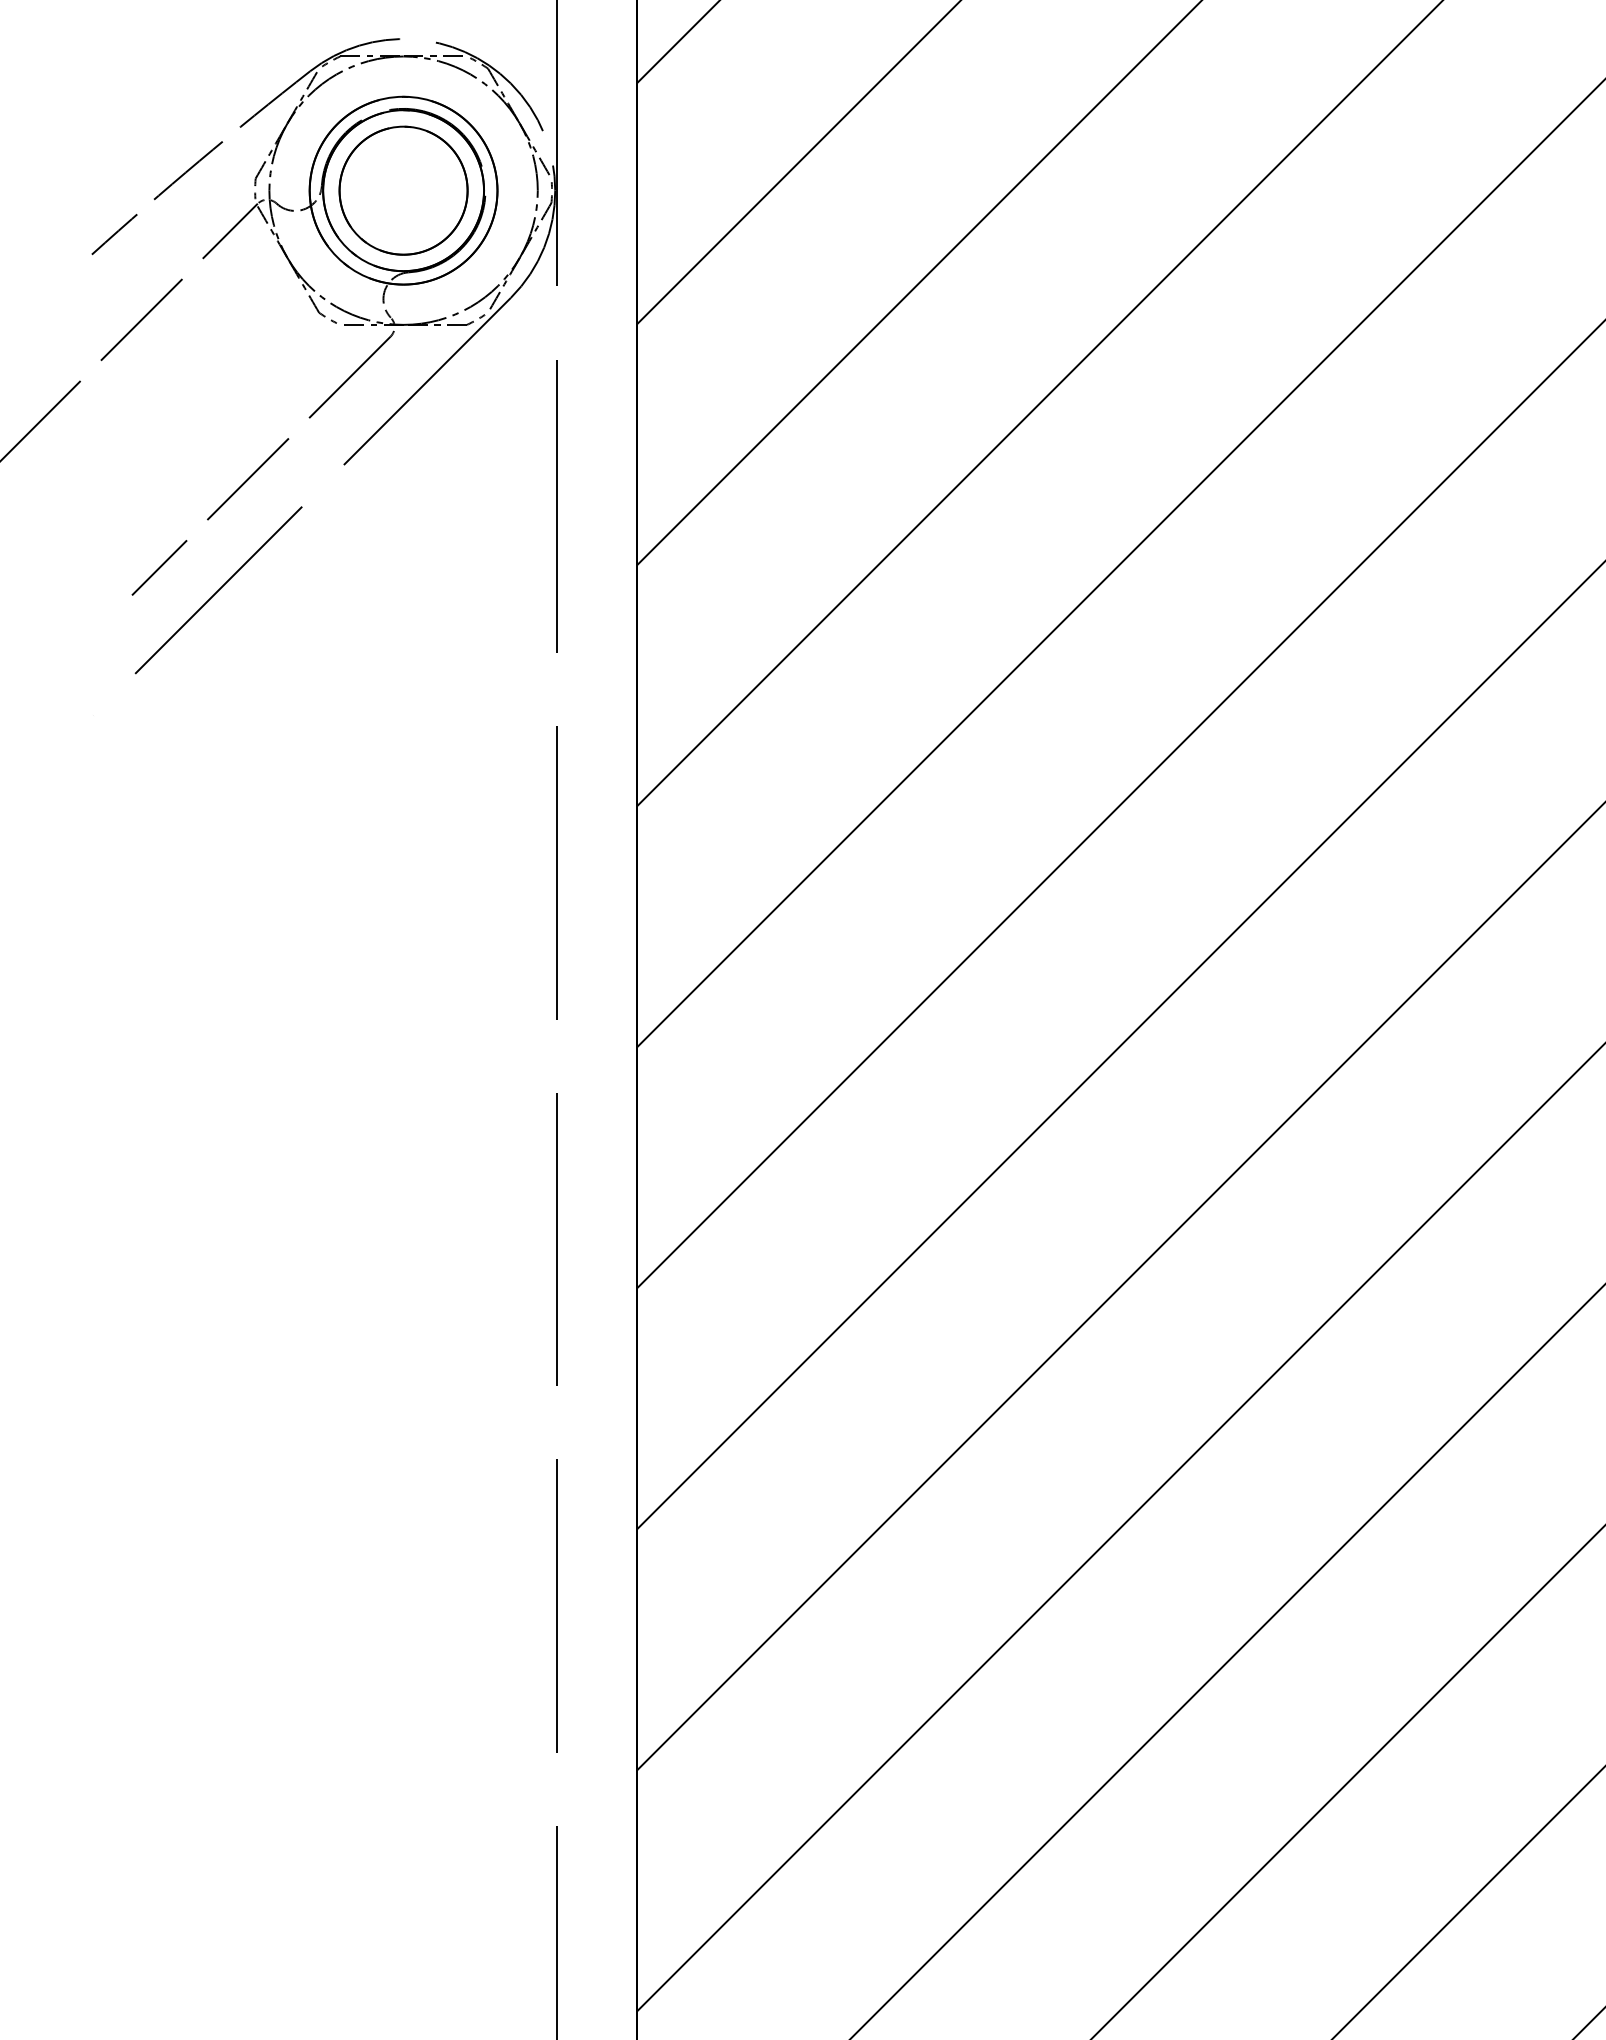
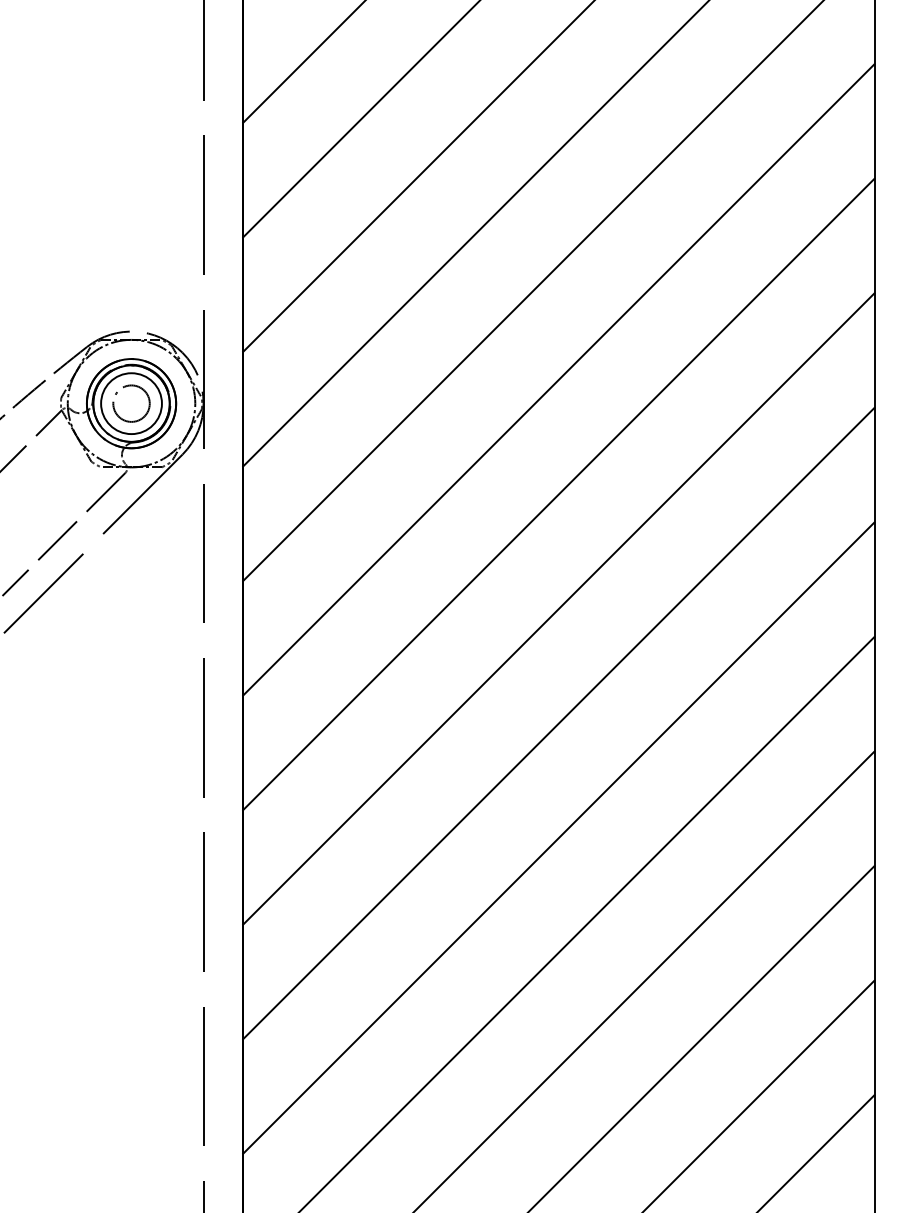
circle: (403, 190) -> (131, 403), size x0.6

